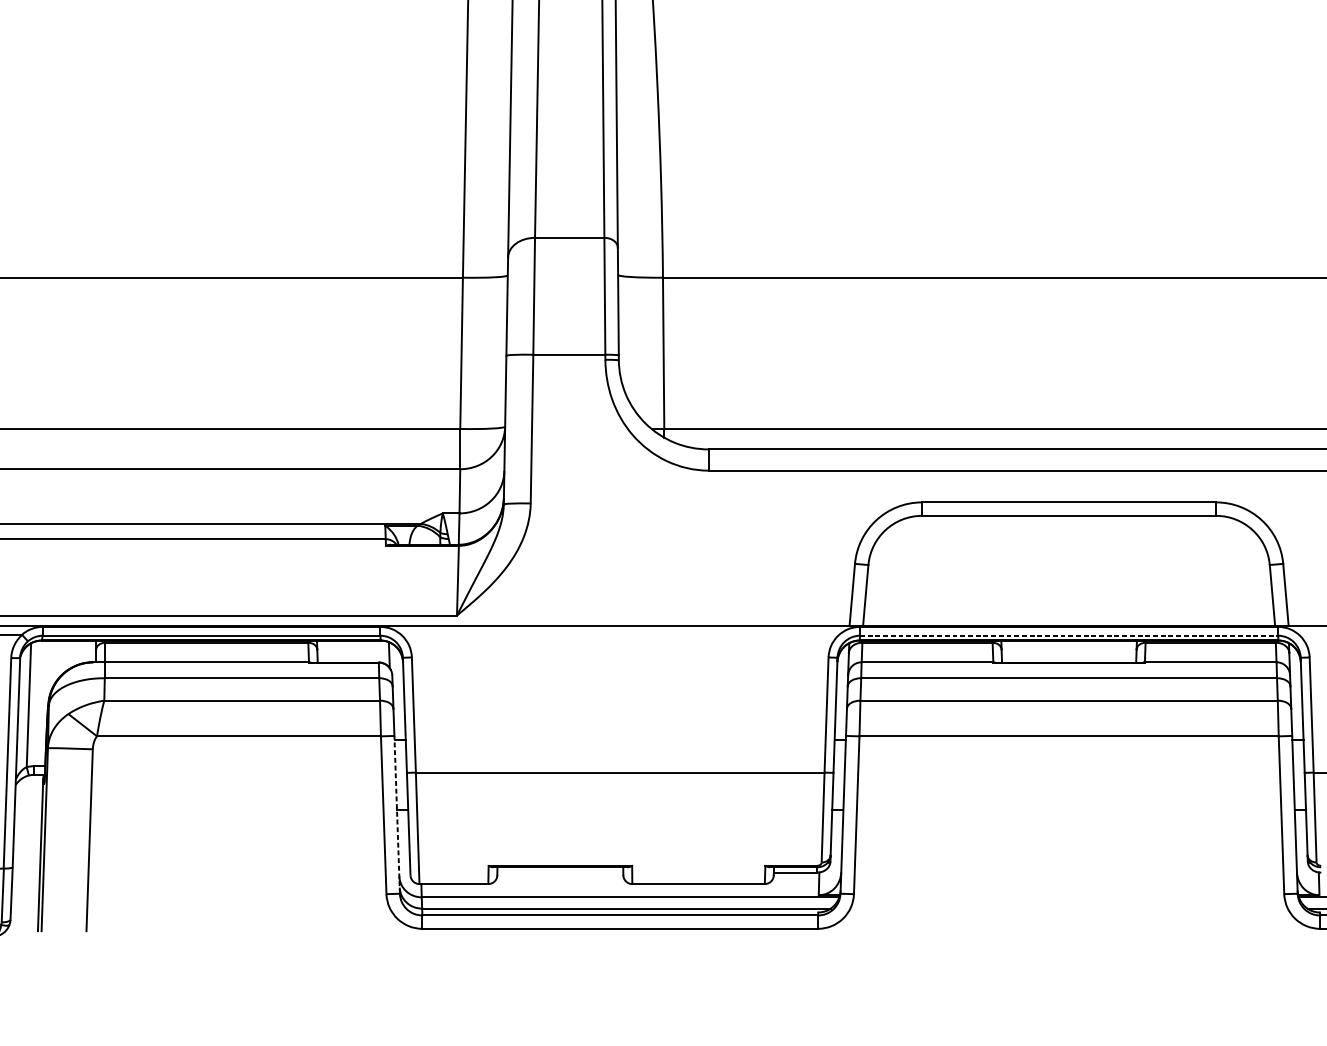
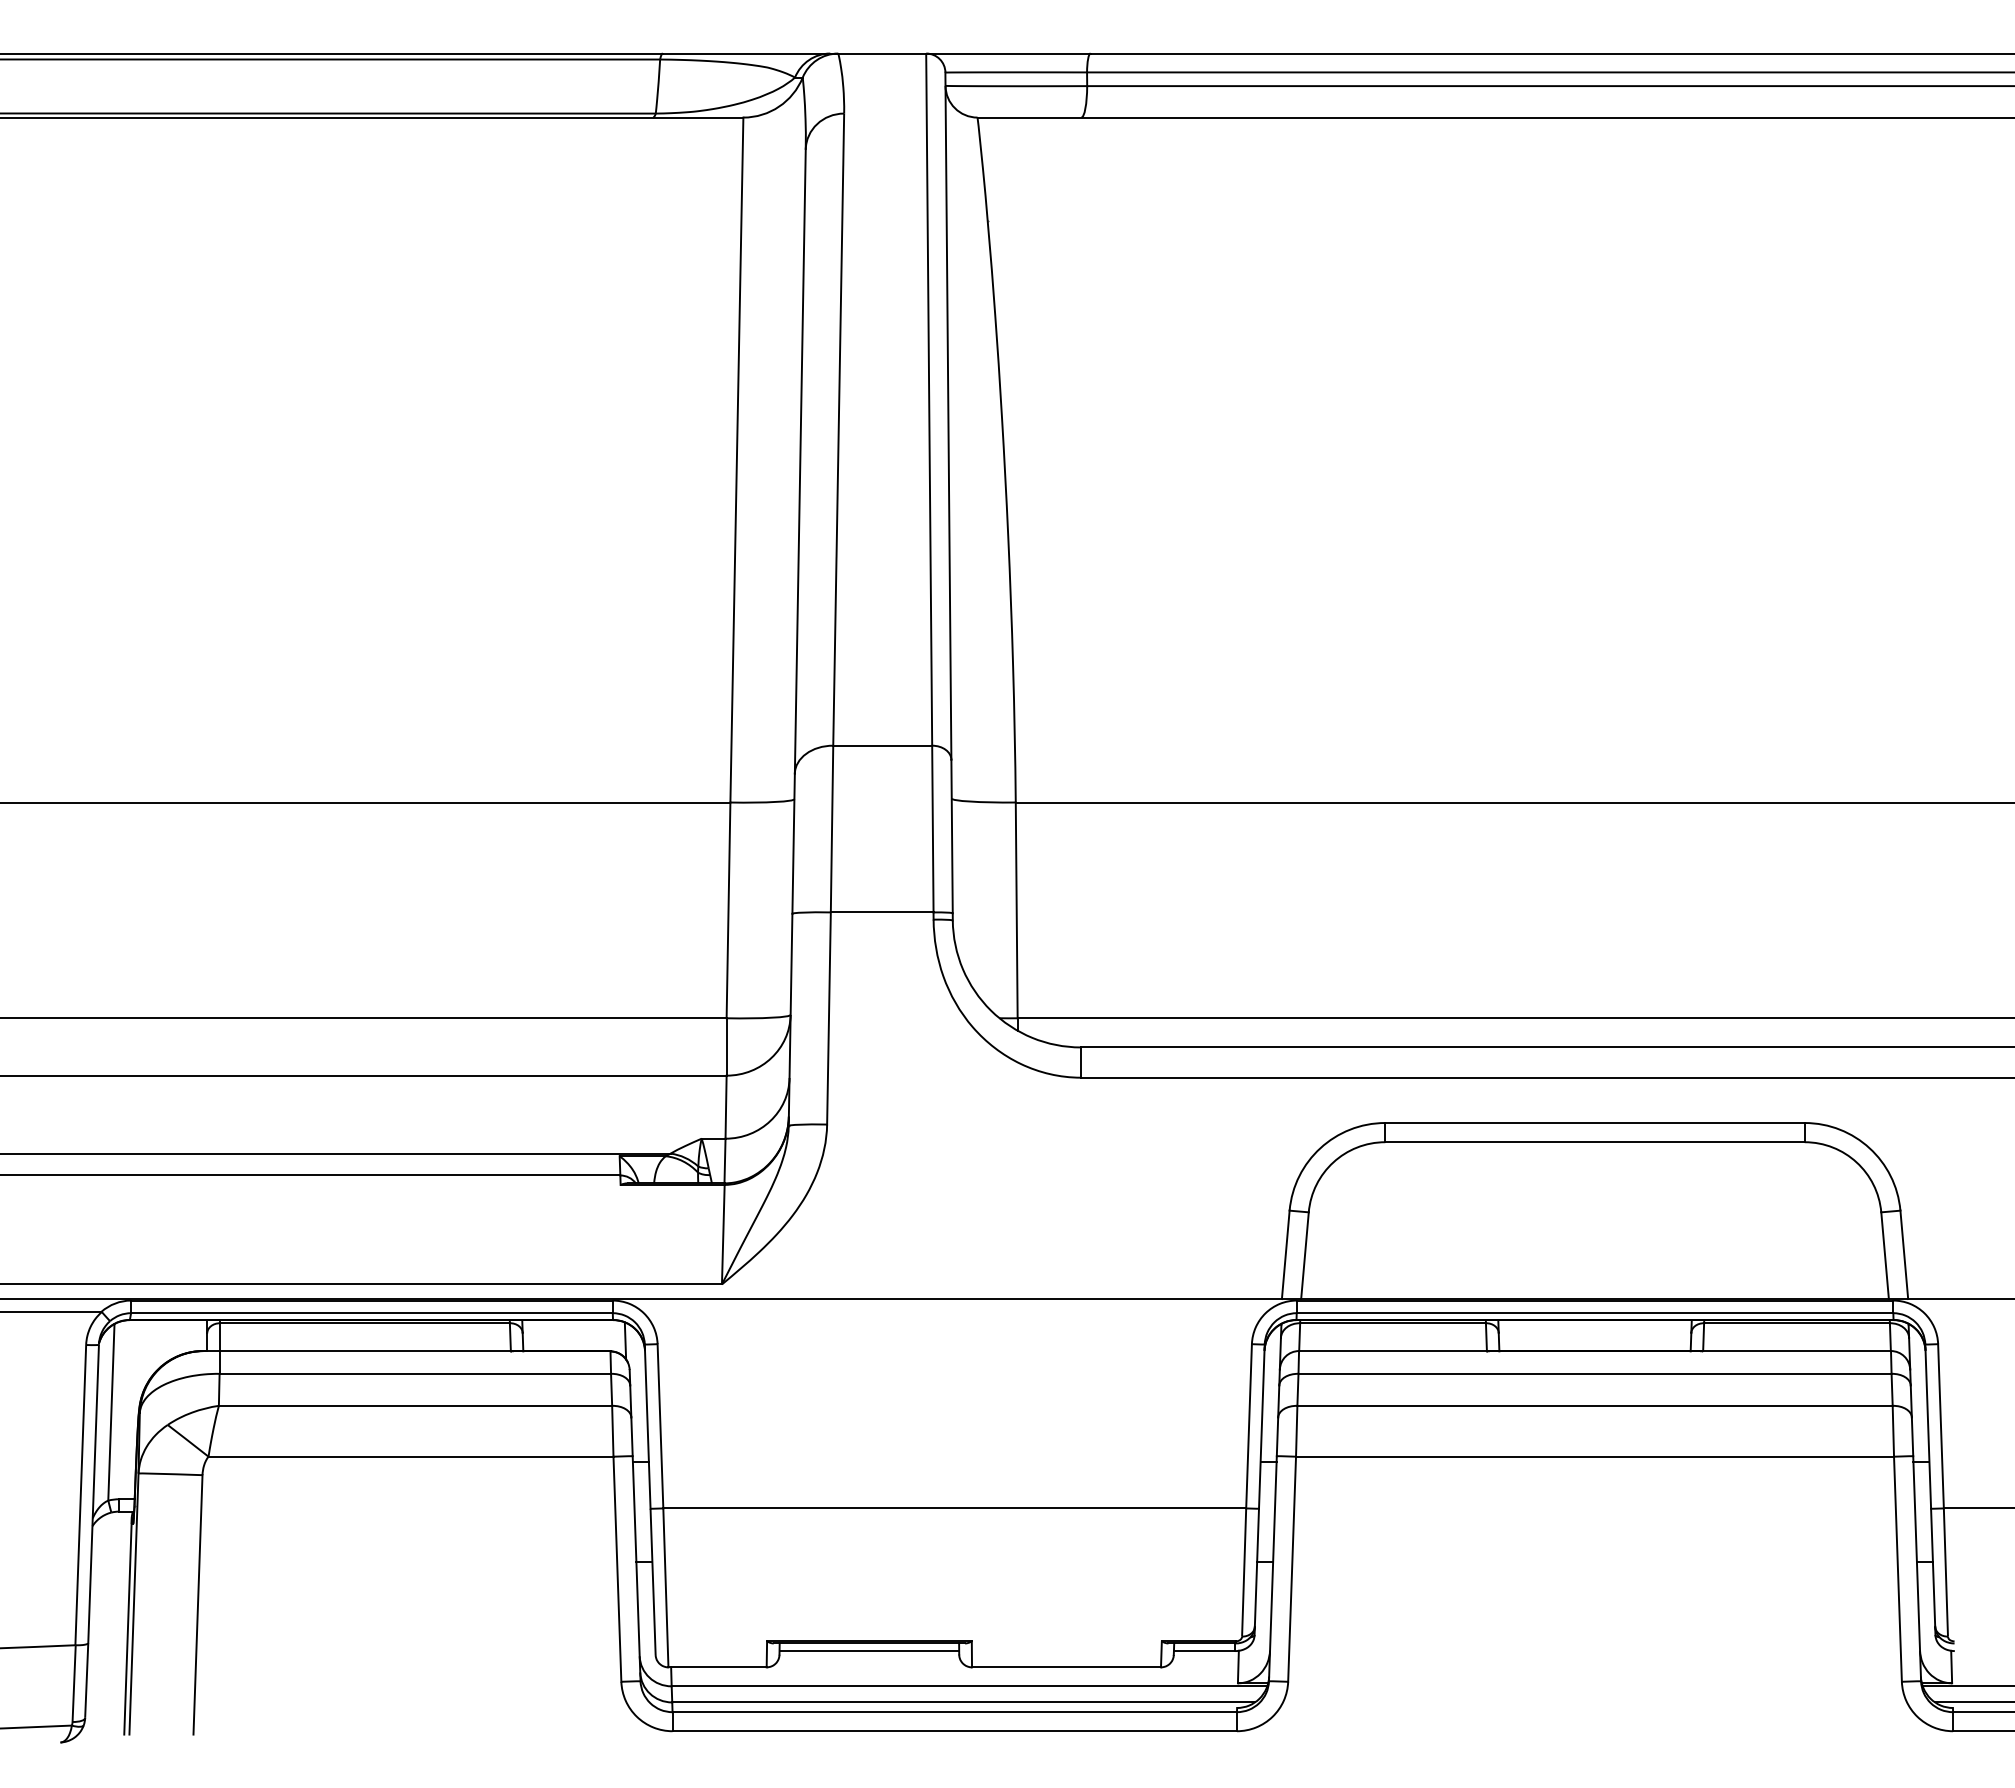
line: (1069, 635) -> (1595, 1313), dashed -> solid
line: (397, 814) -> (636, 1568), dashed -> solid
line: (560, 872) -> (869, 1651), added

